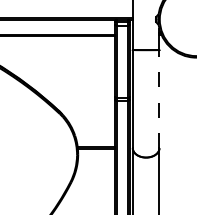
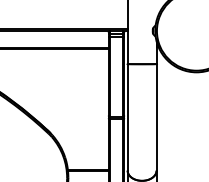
line: (159, 98) -> (156, 116), dashed -> solid

